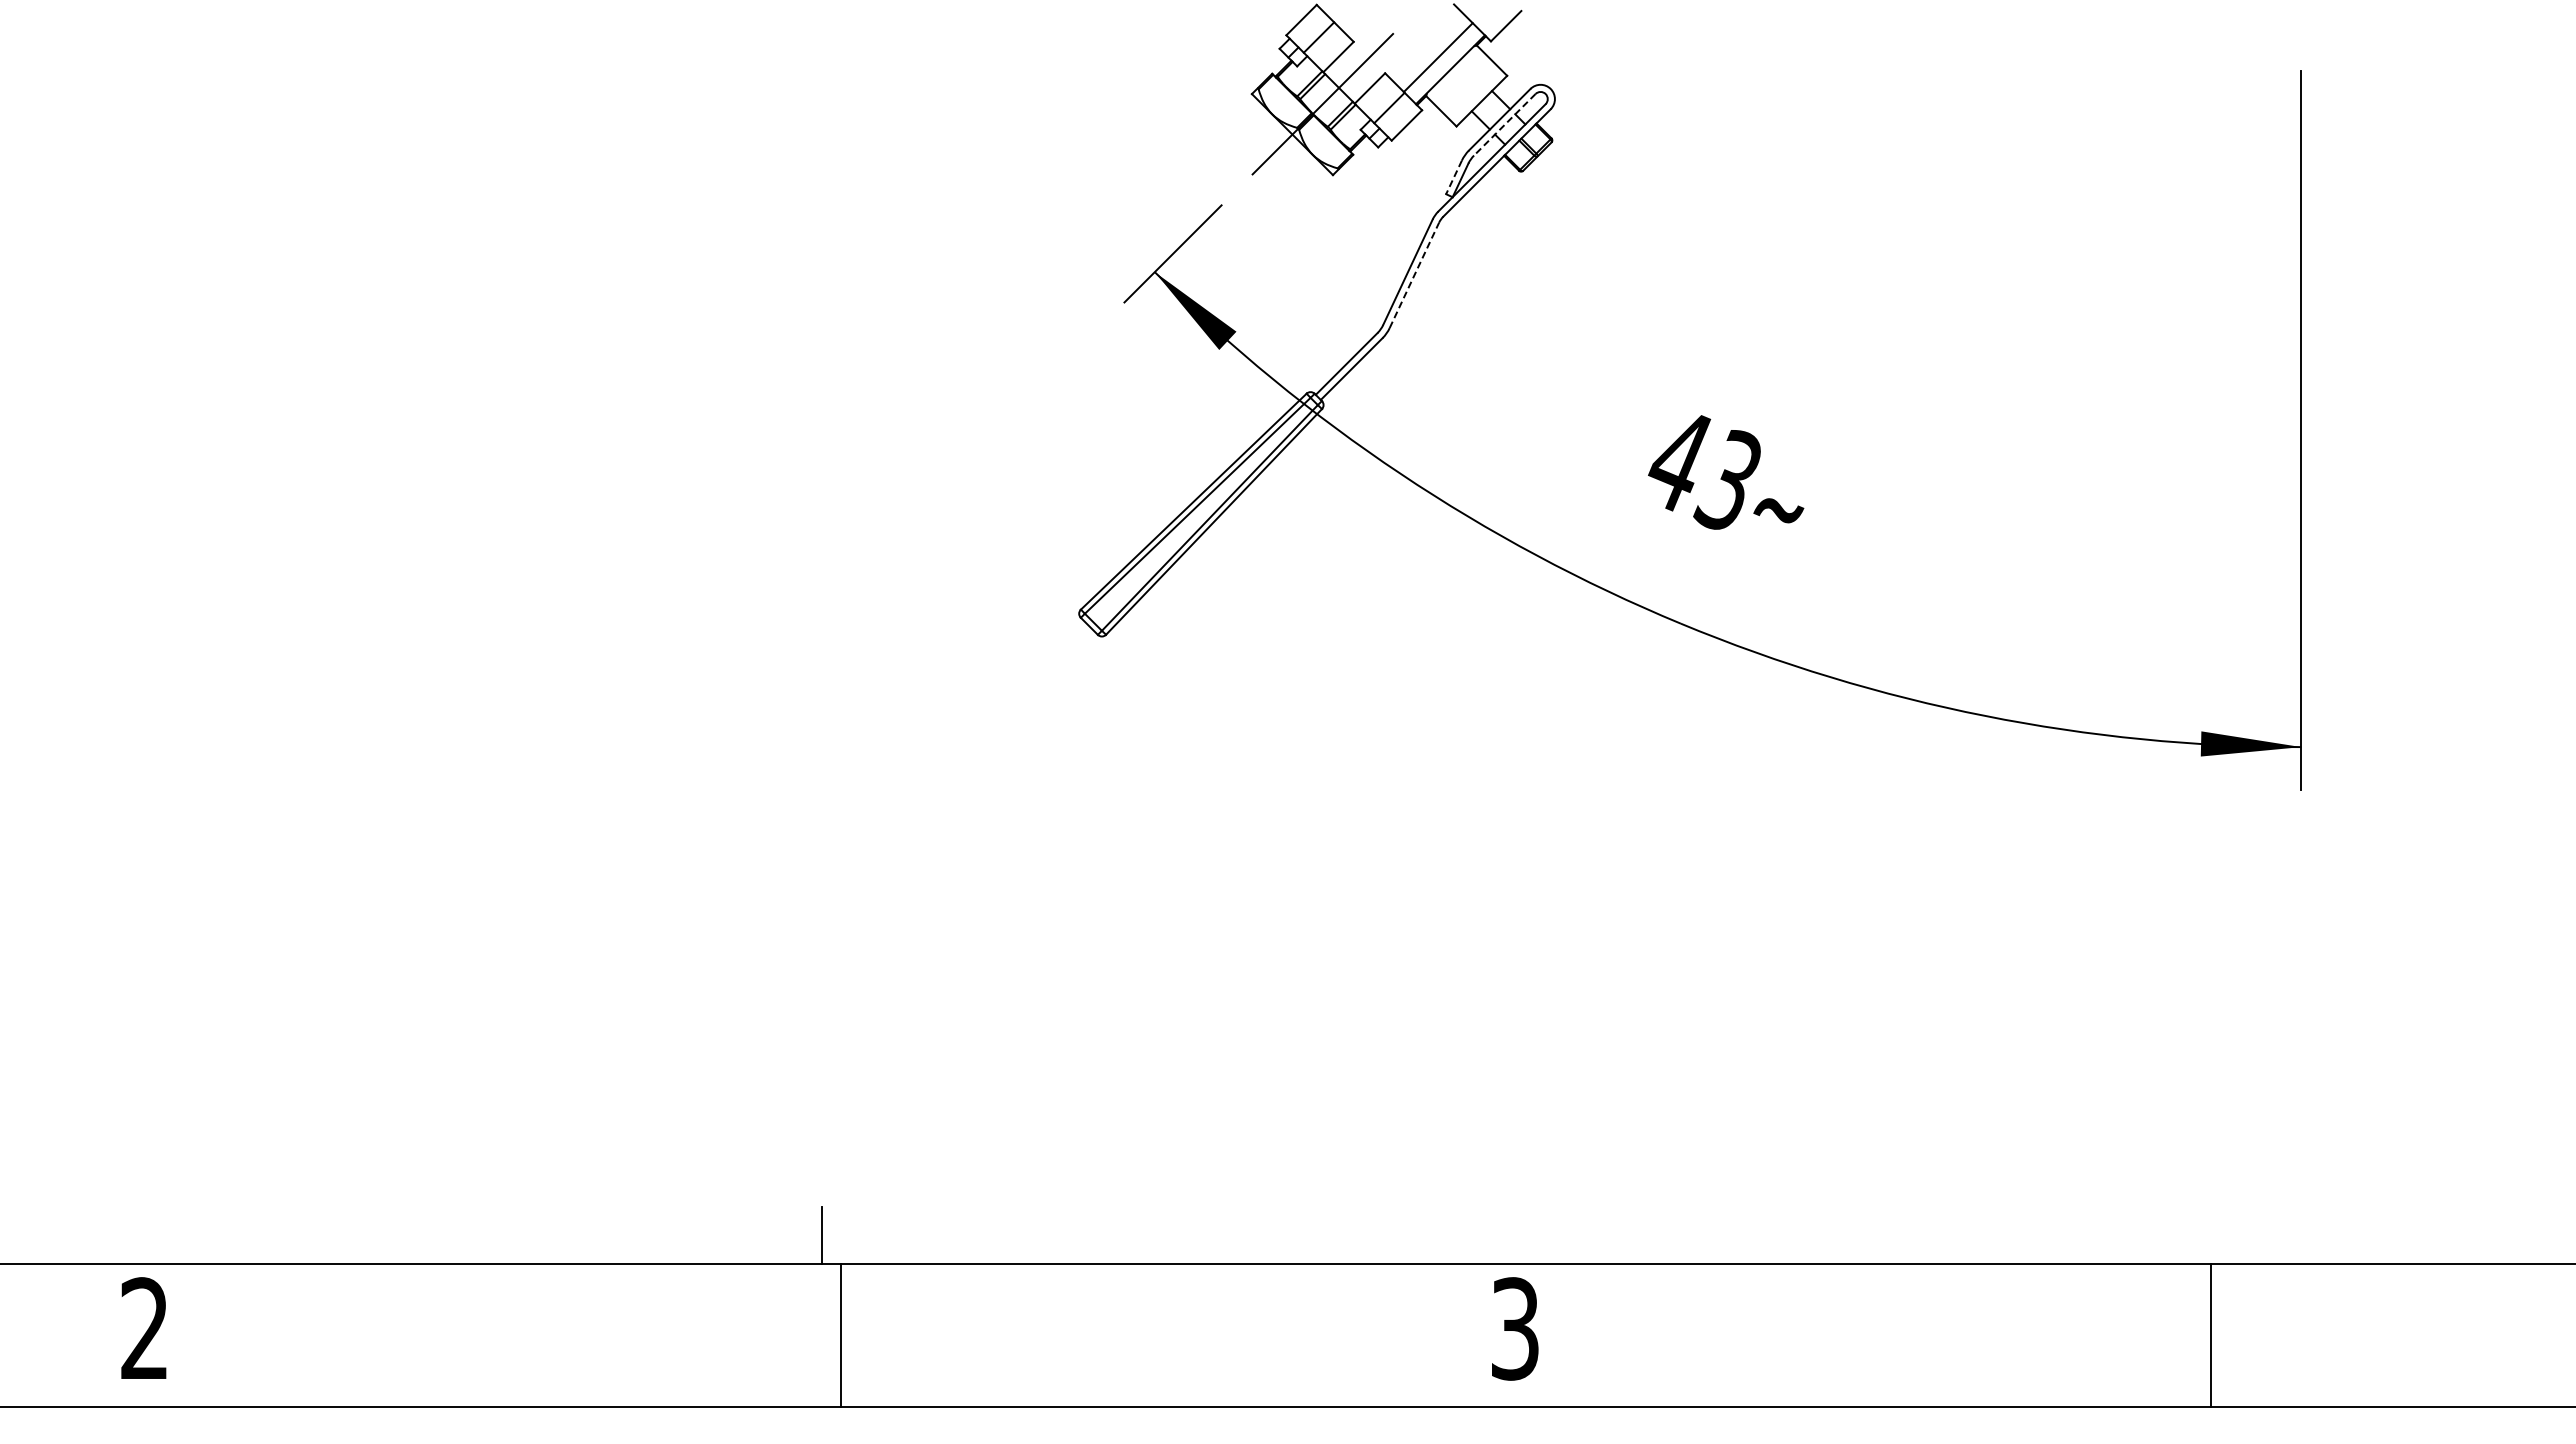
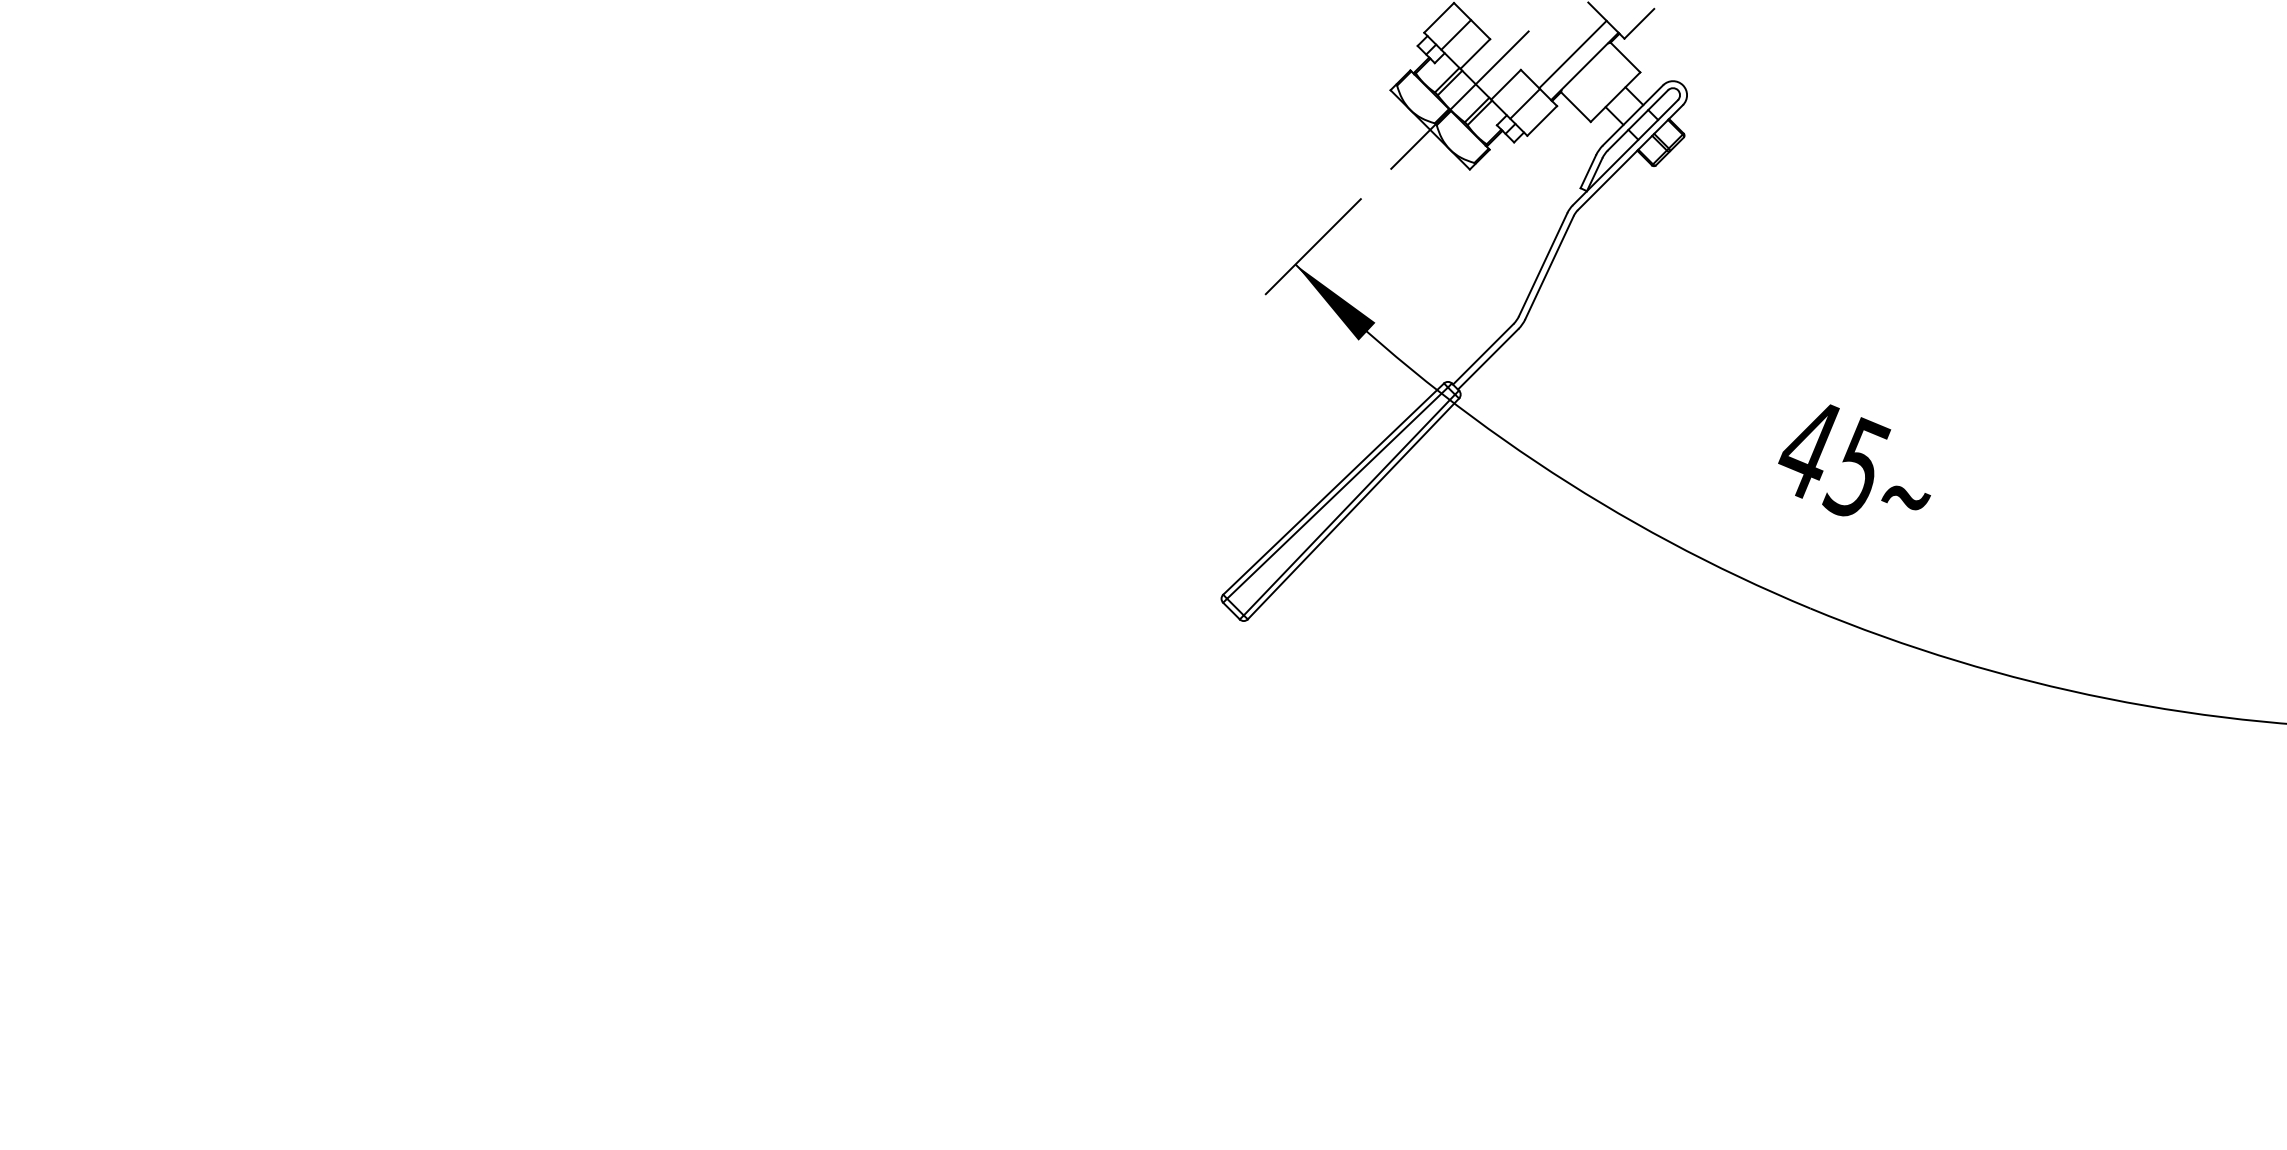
line: (1504, 125) -> (1637, 121), dashed -> solid
line: (1454, 177) -> (1588, 171), dashed -> solid
line: (1414, 274) -> (1549, 266), dashed -> solid
text: (1728, 478) -> (1856, 466), 43 -> 45

